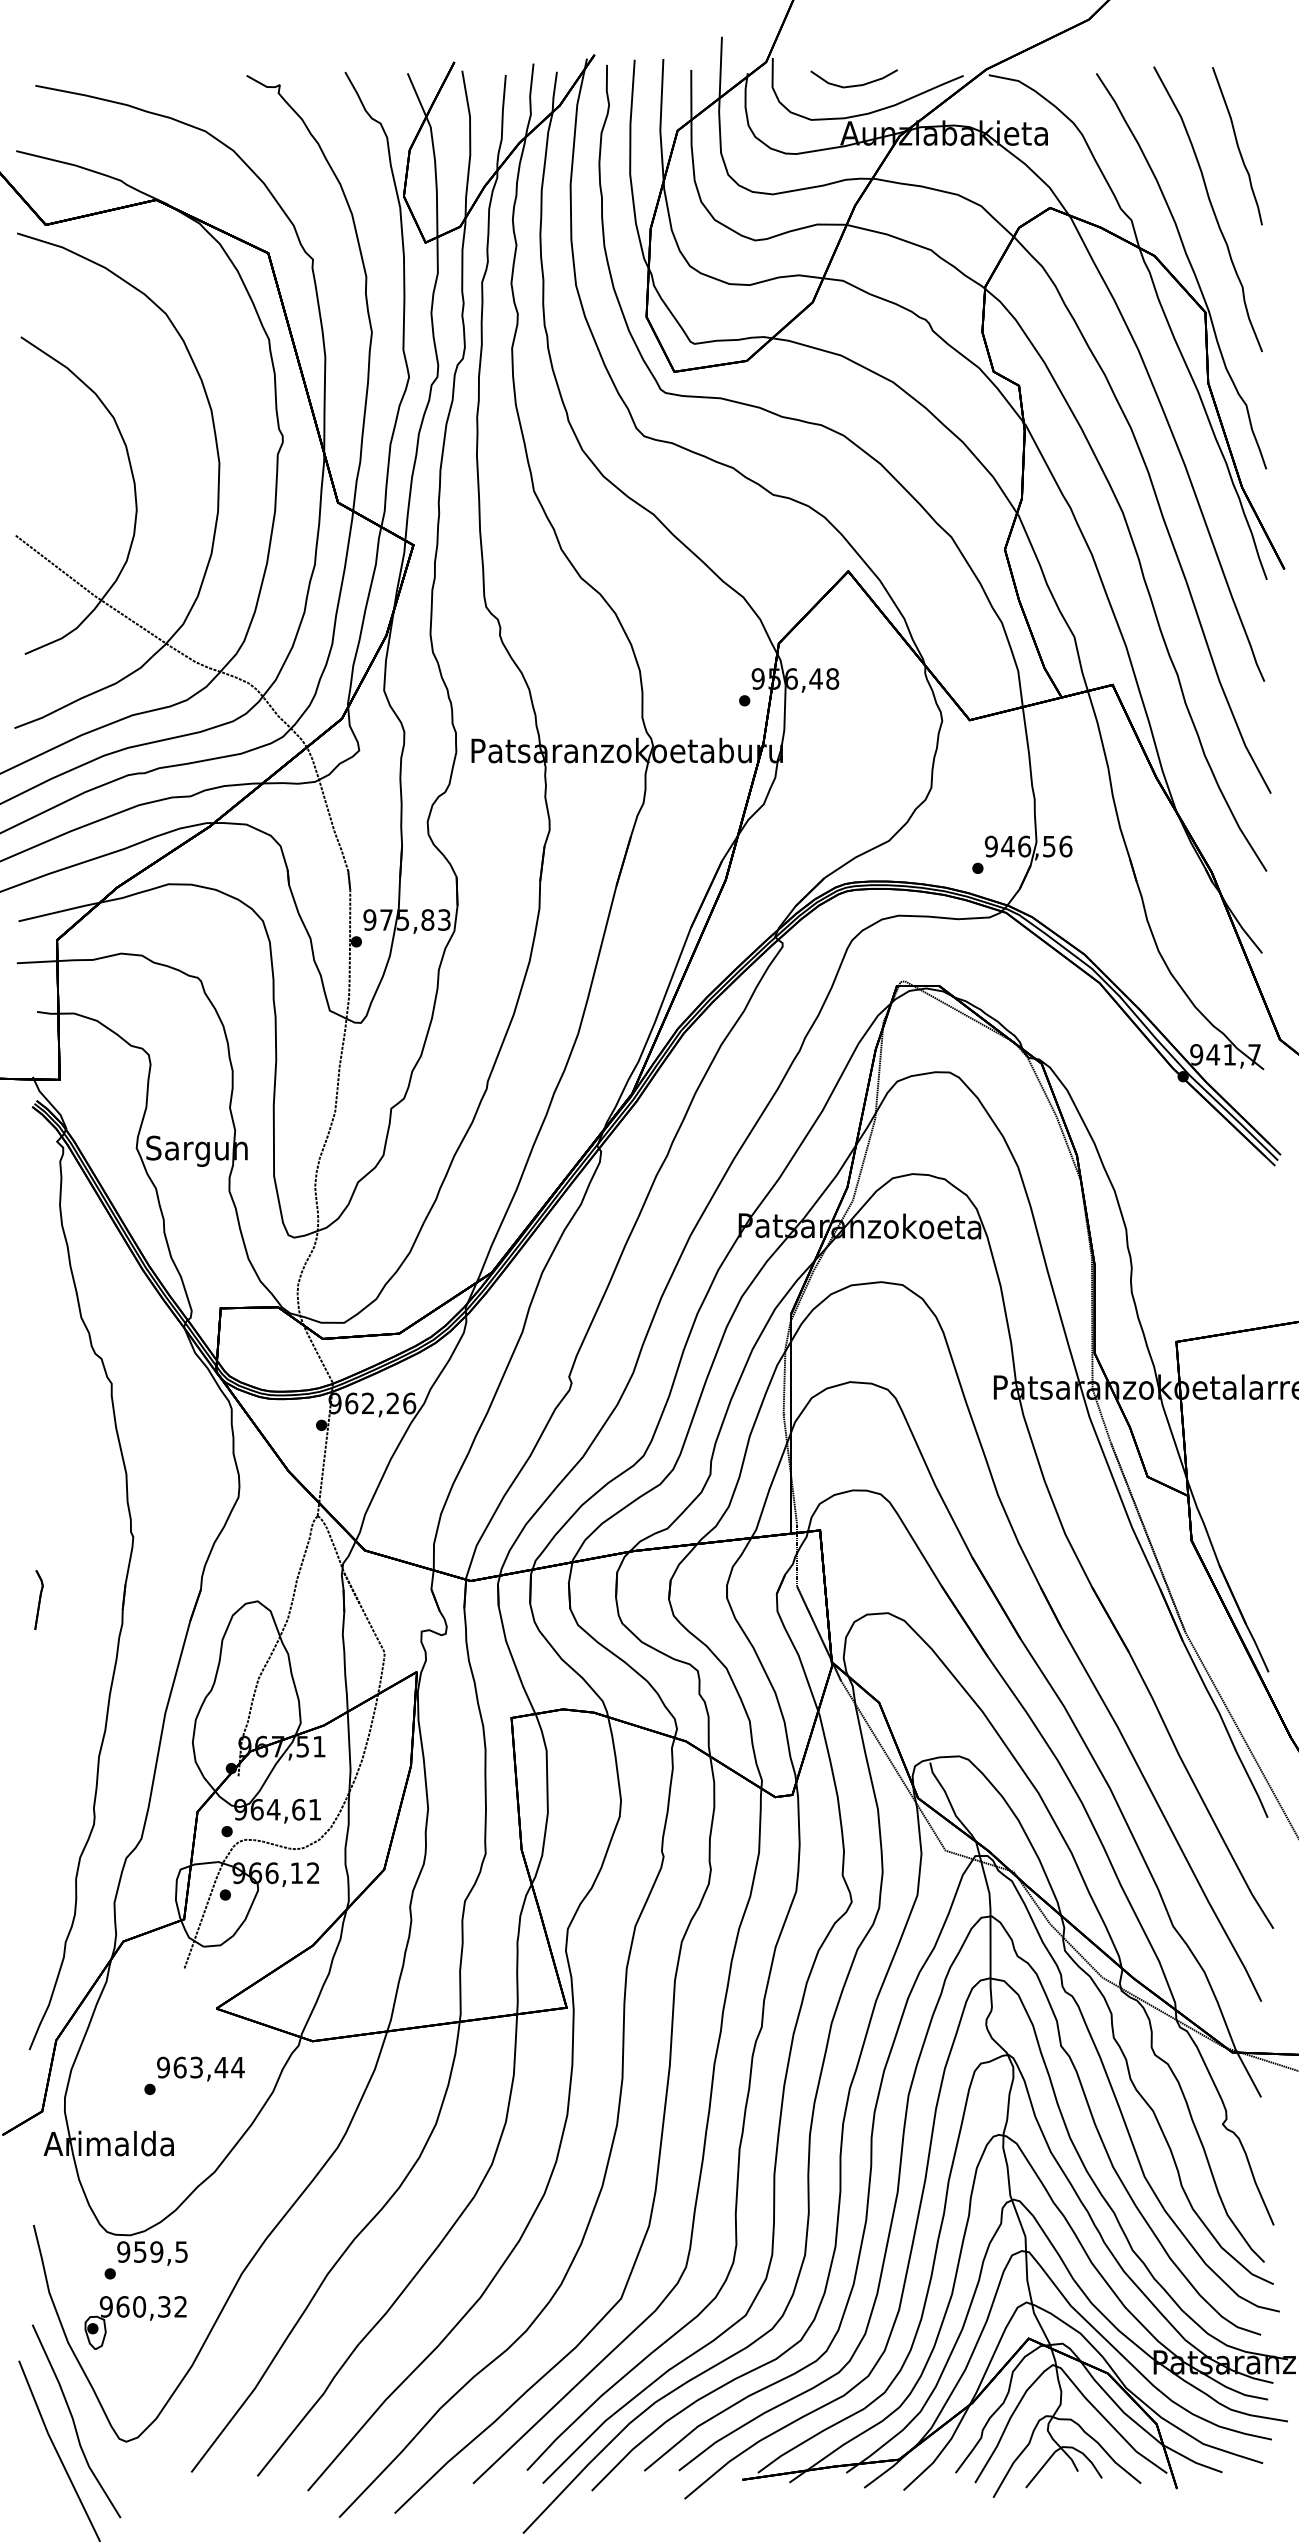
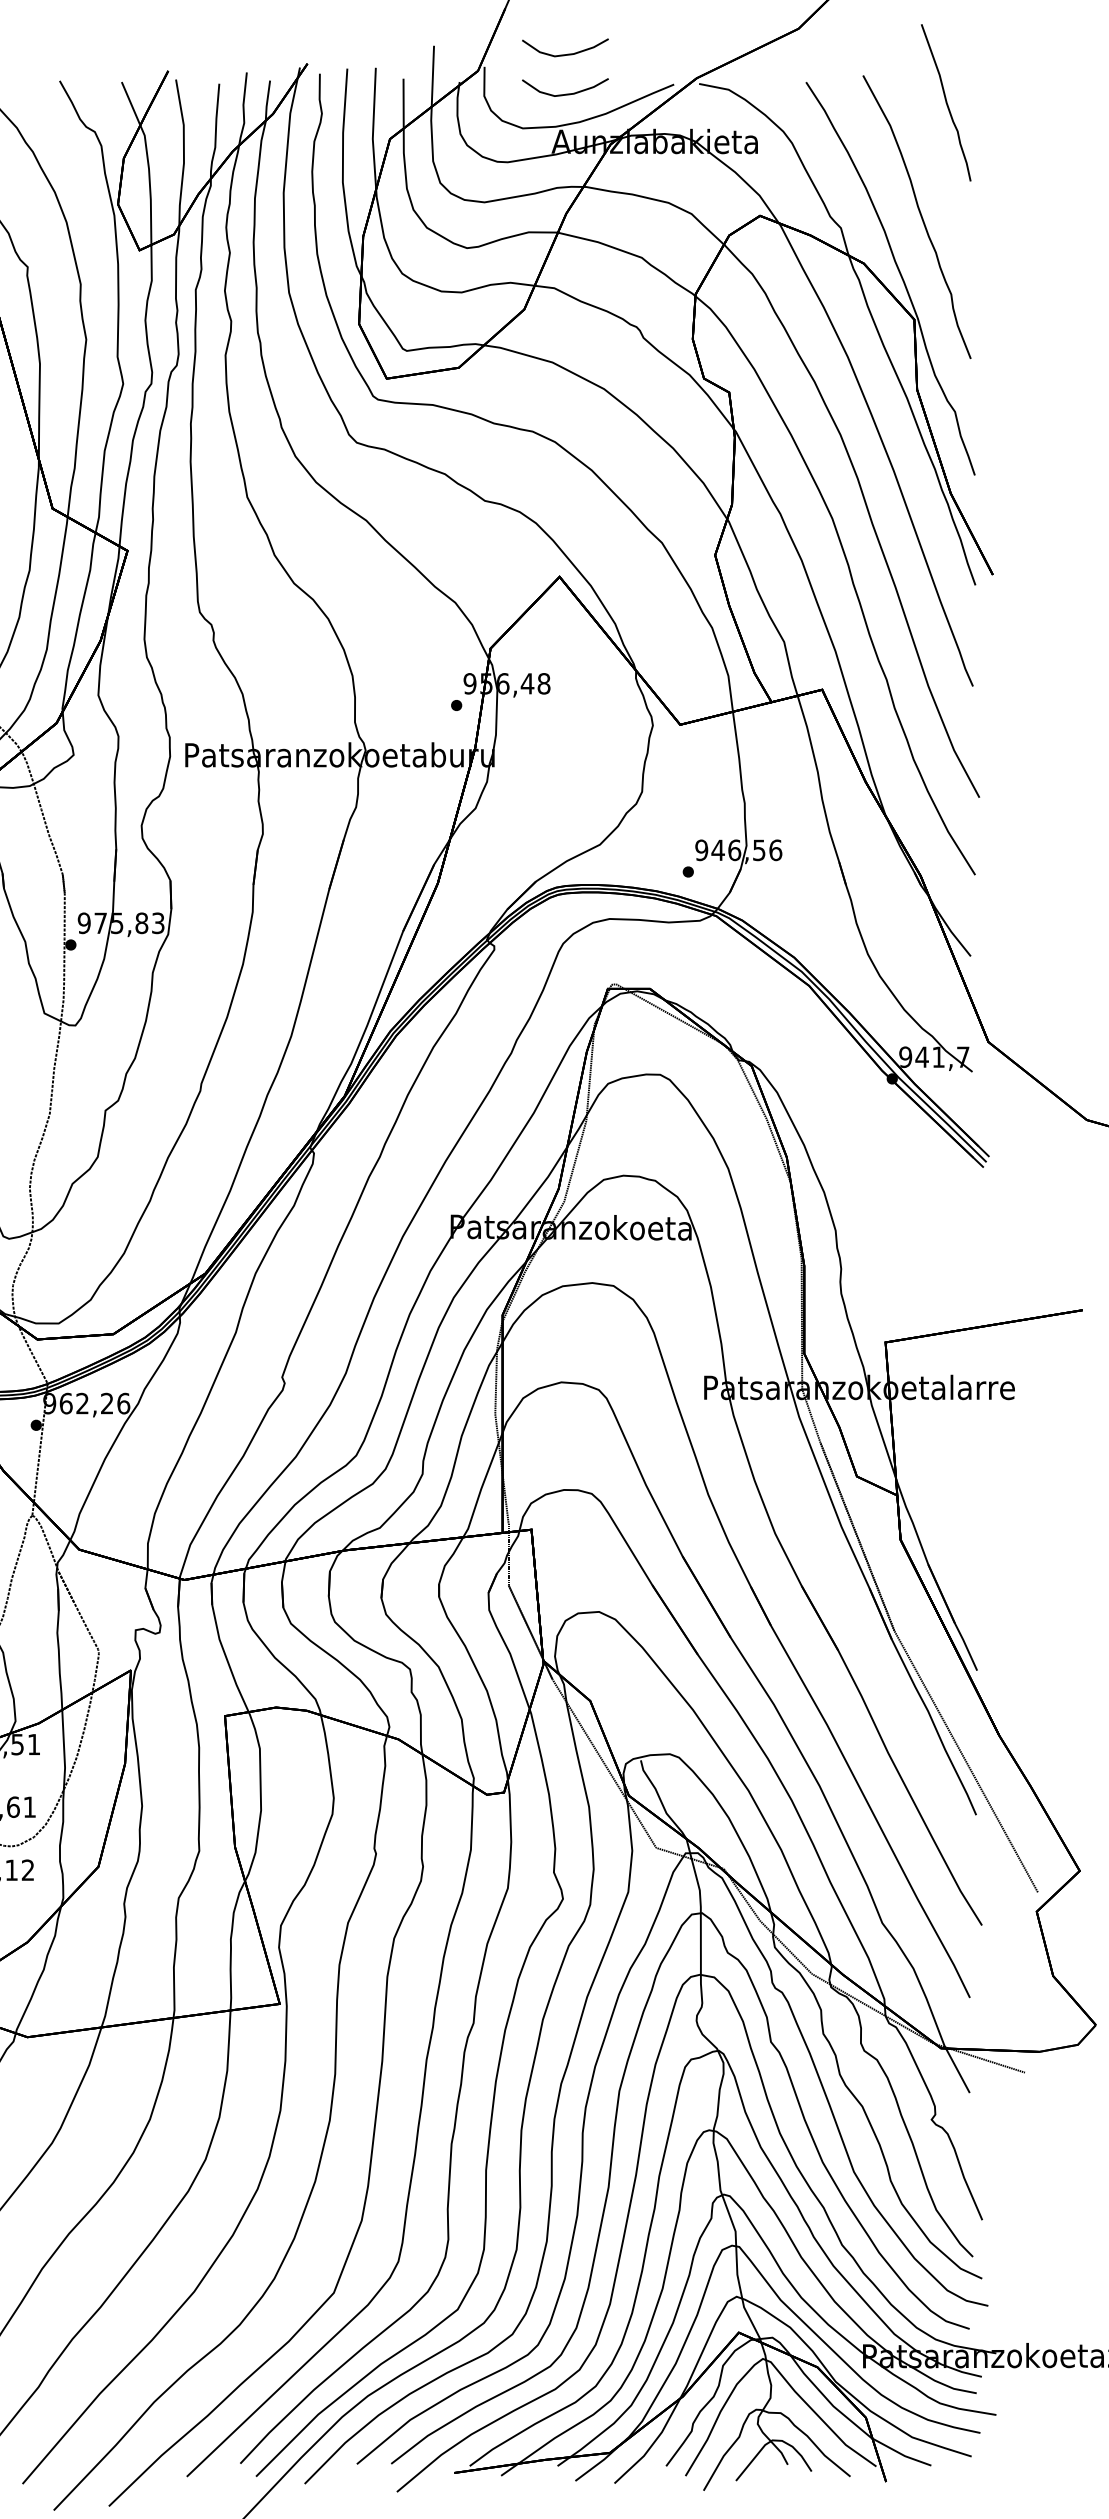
curve: (856, 44) -> (567, 53), added
curve: (1237, 146) -> (946, 103), moved

